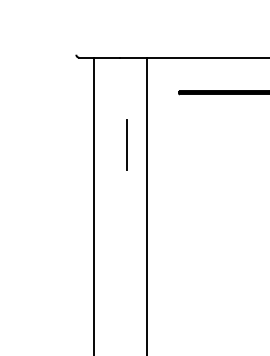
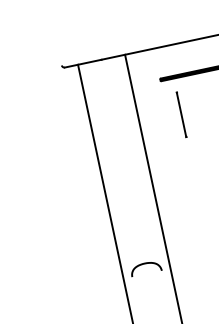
line: (126, 144) -> (181, 114), moved
curve: (119, 287) -> (144, 264), added

